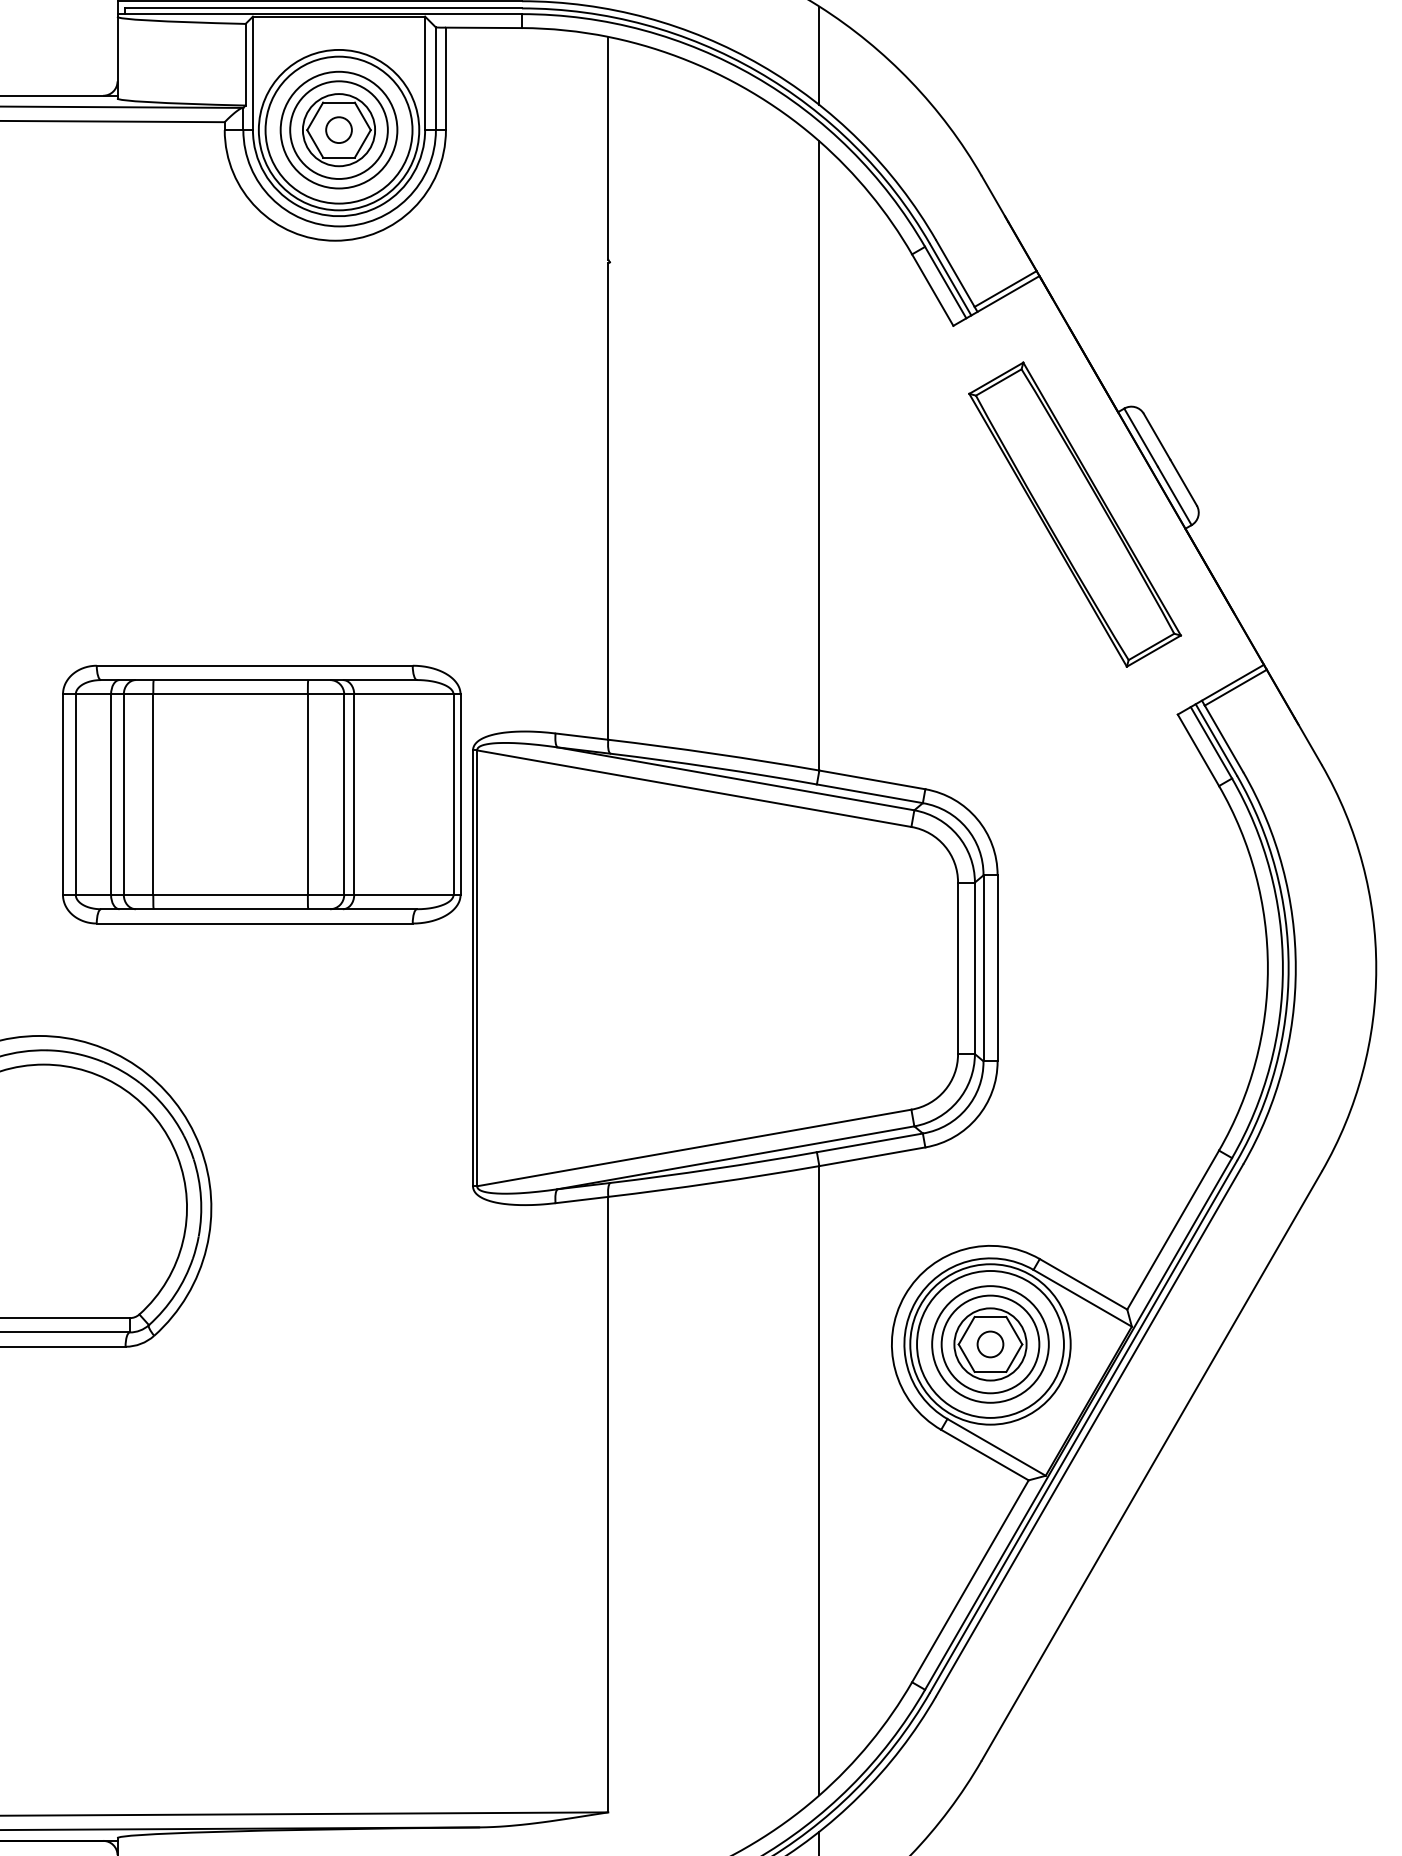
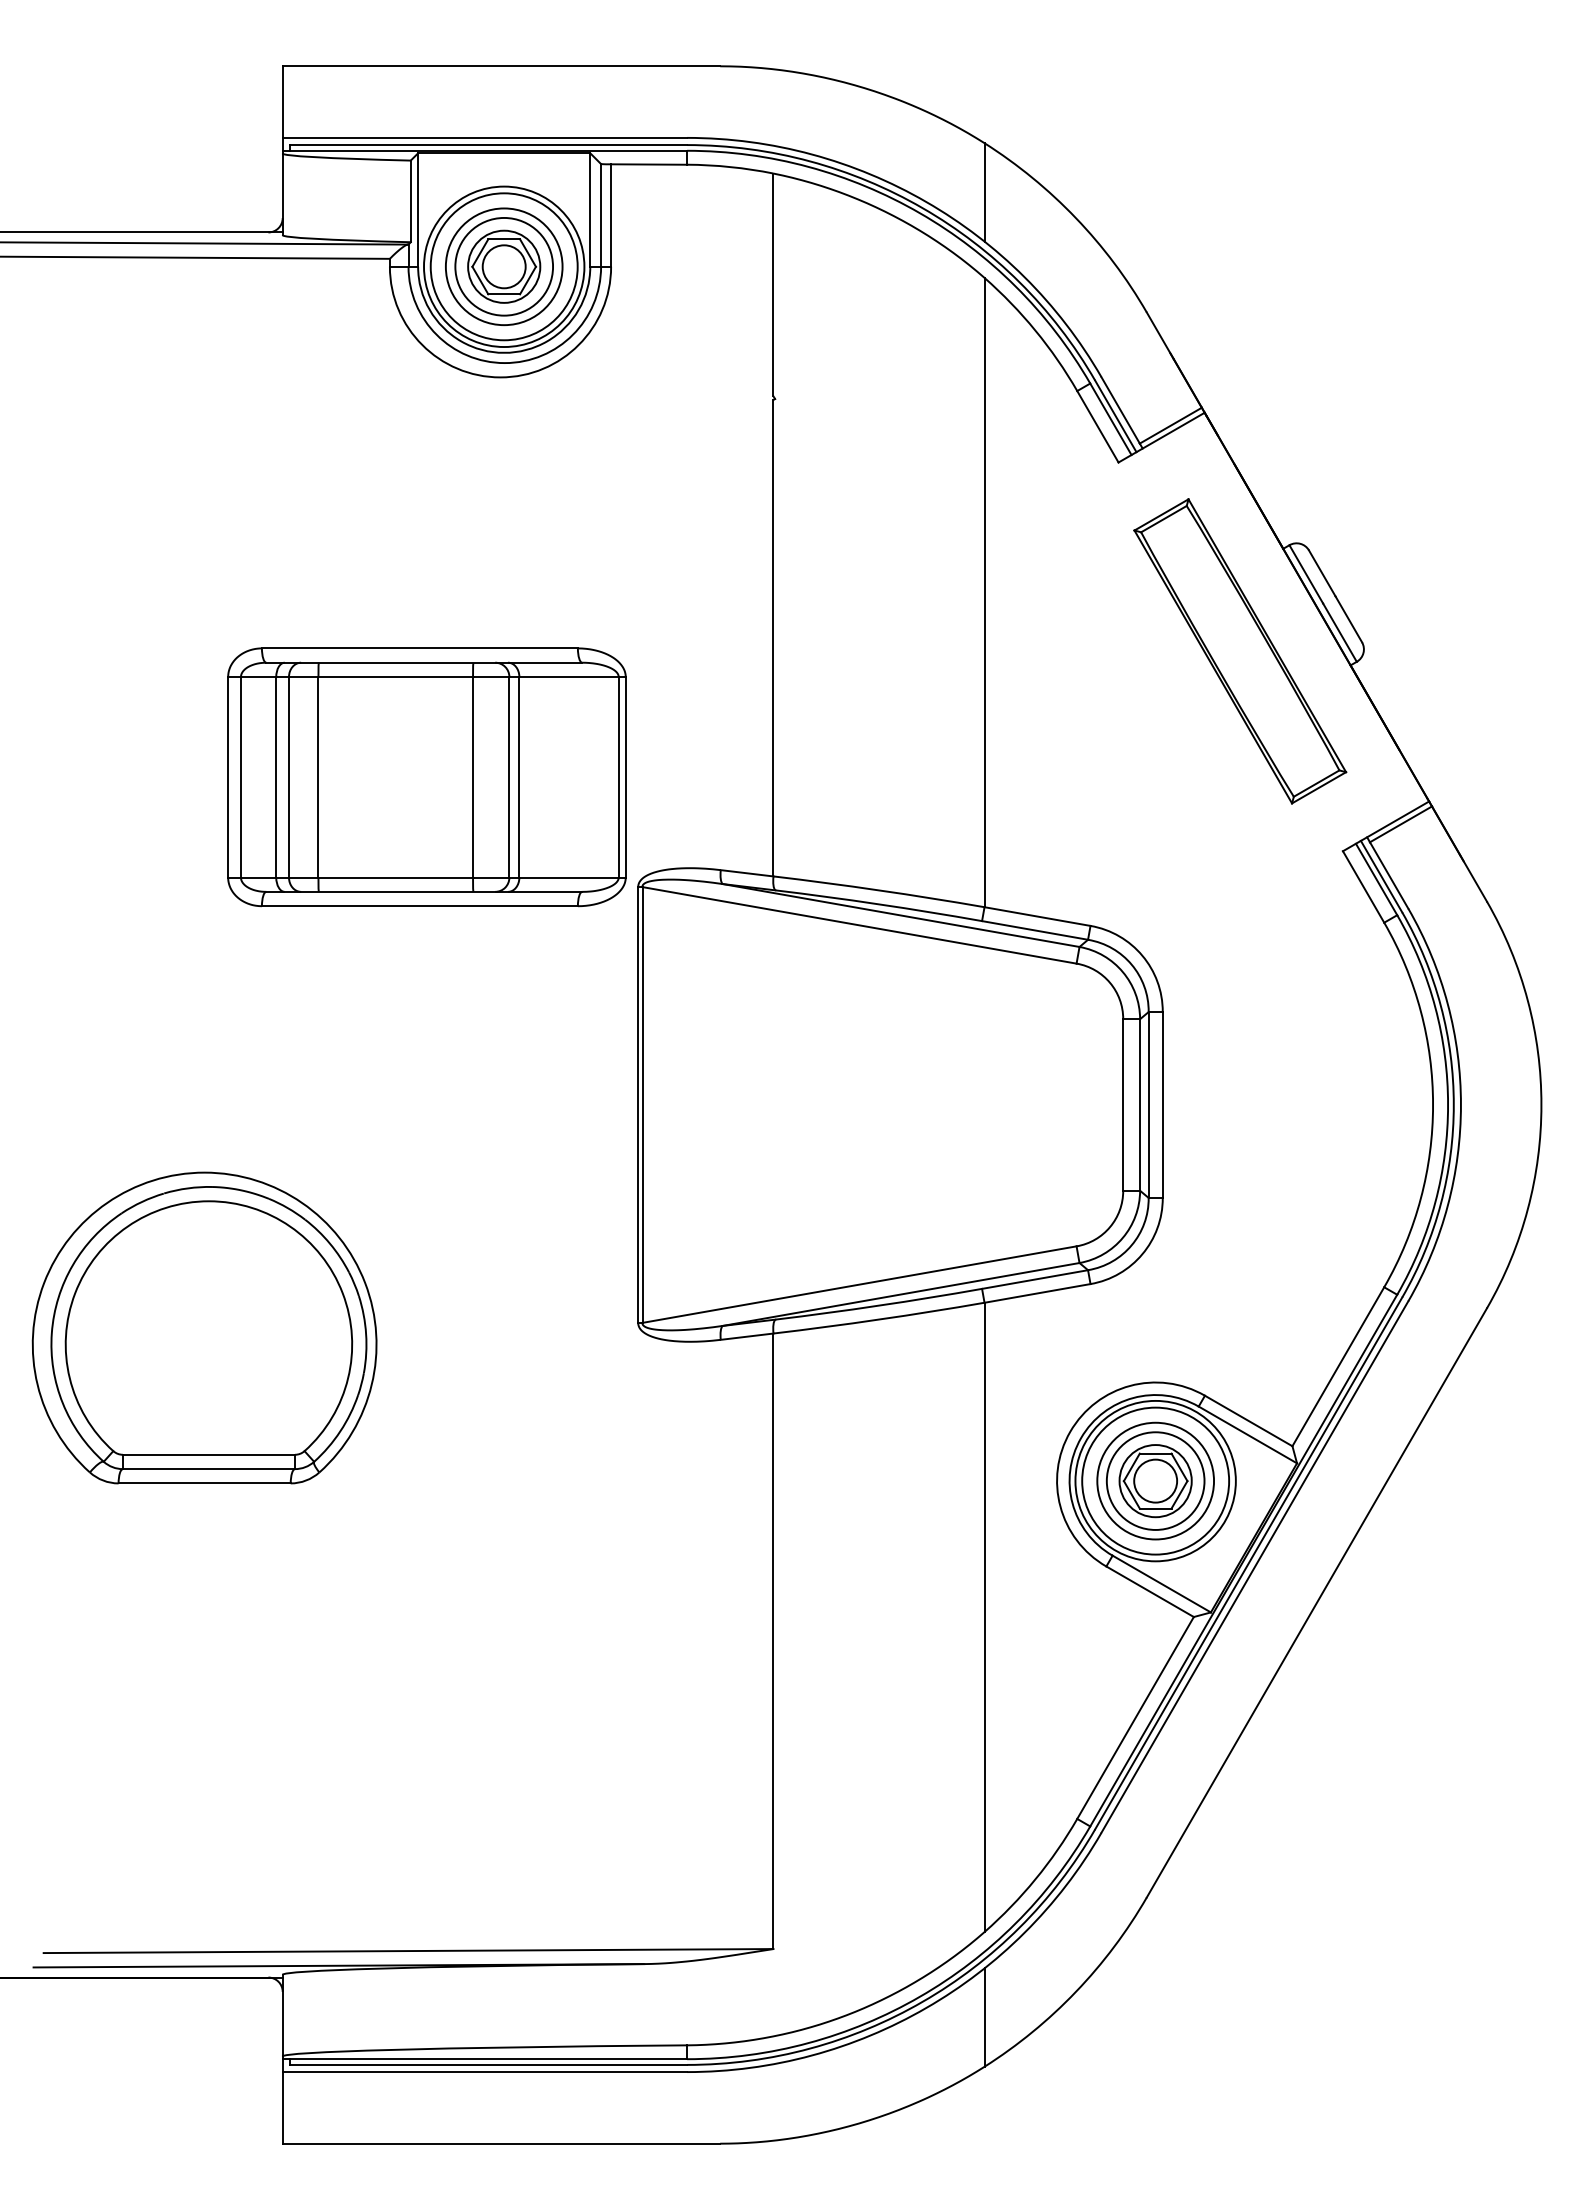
circle: (338, 129) -> (503, 266), size x1.67
part: (261, 794) -> (426, 777), moved
circle: (990, 1343) -> (1155, 1480), size x1.67

